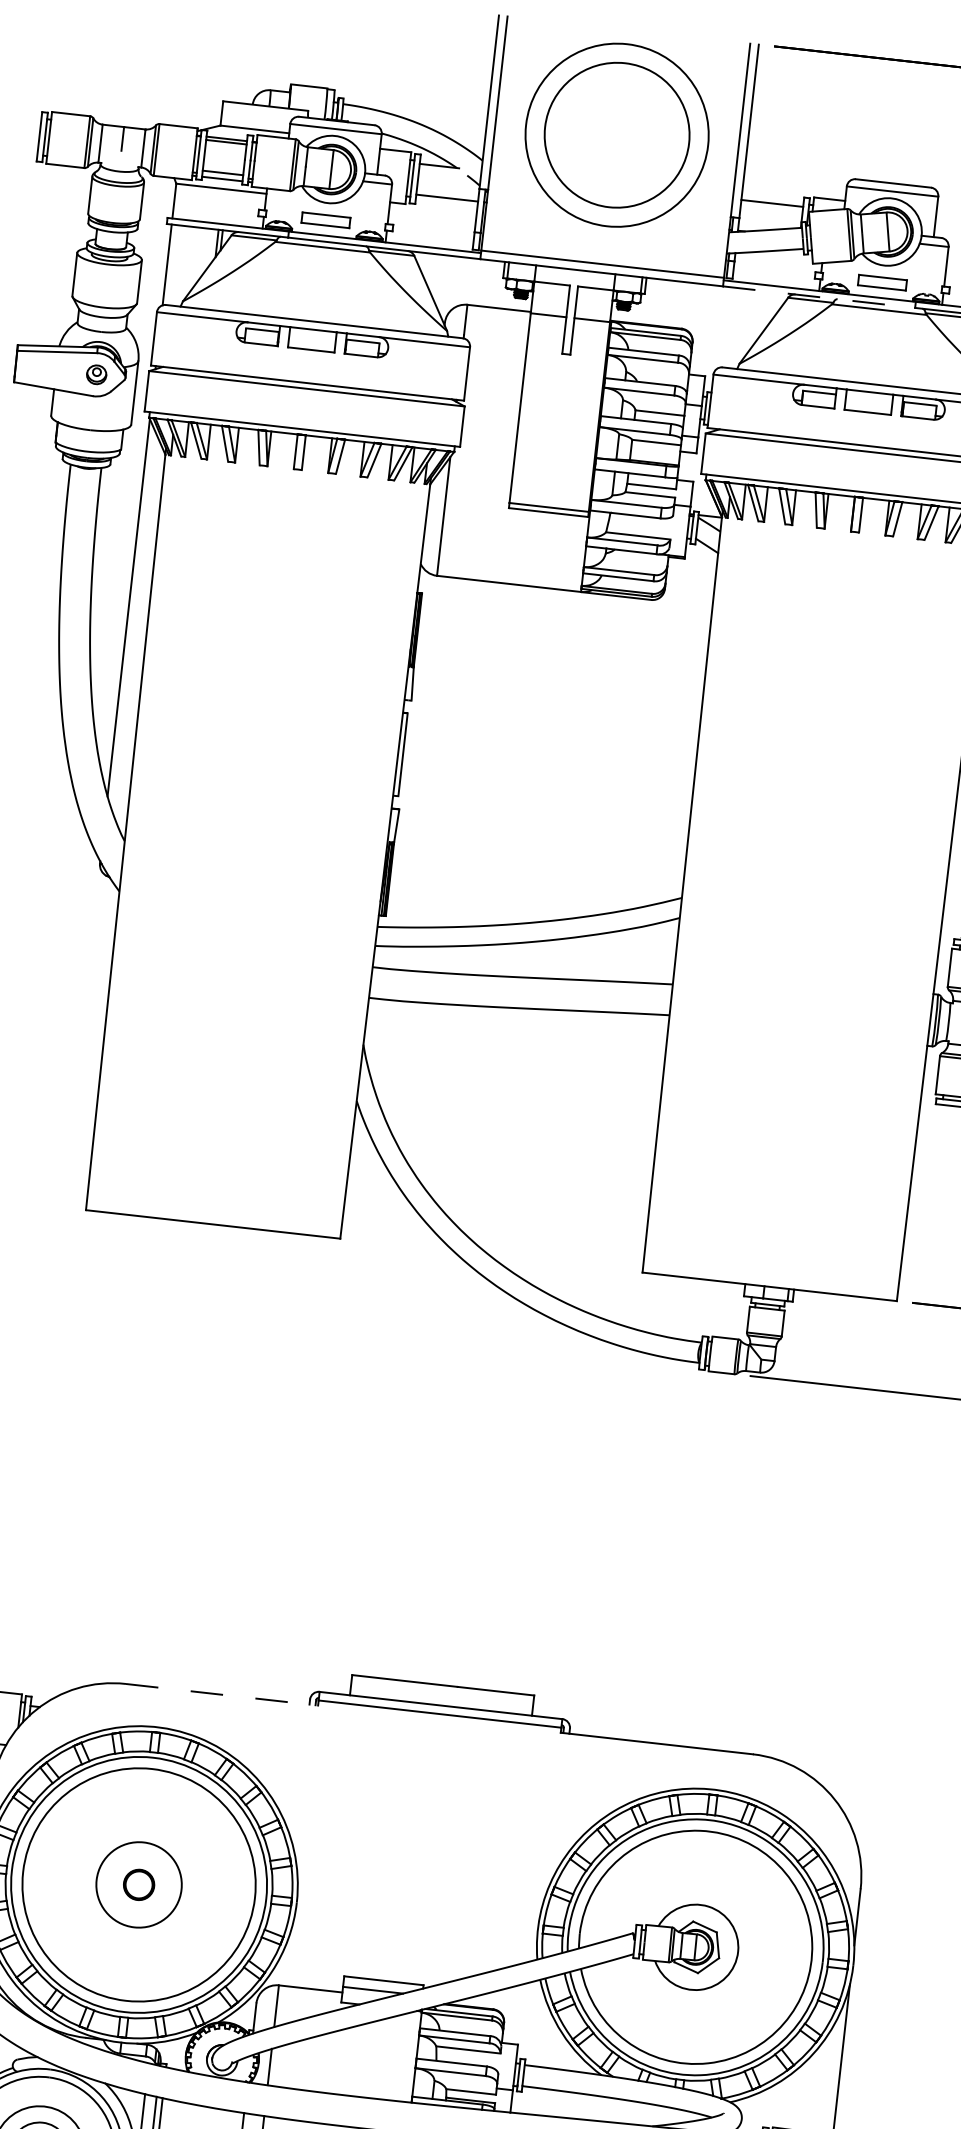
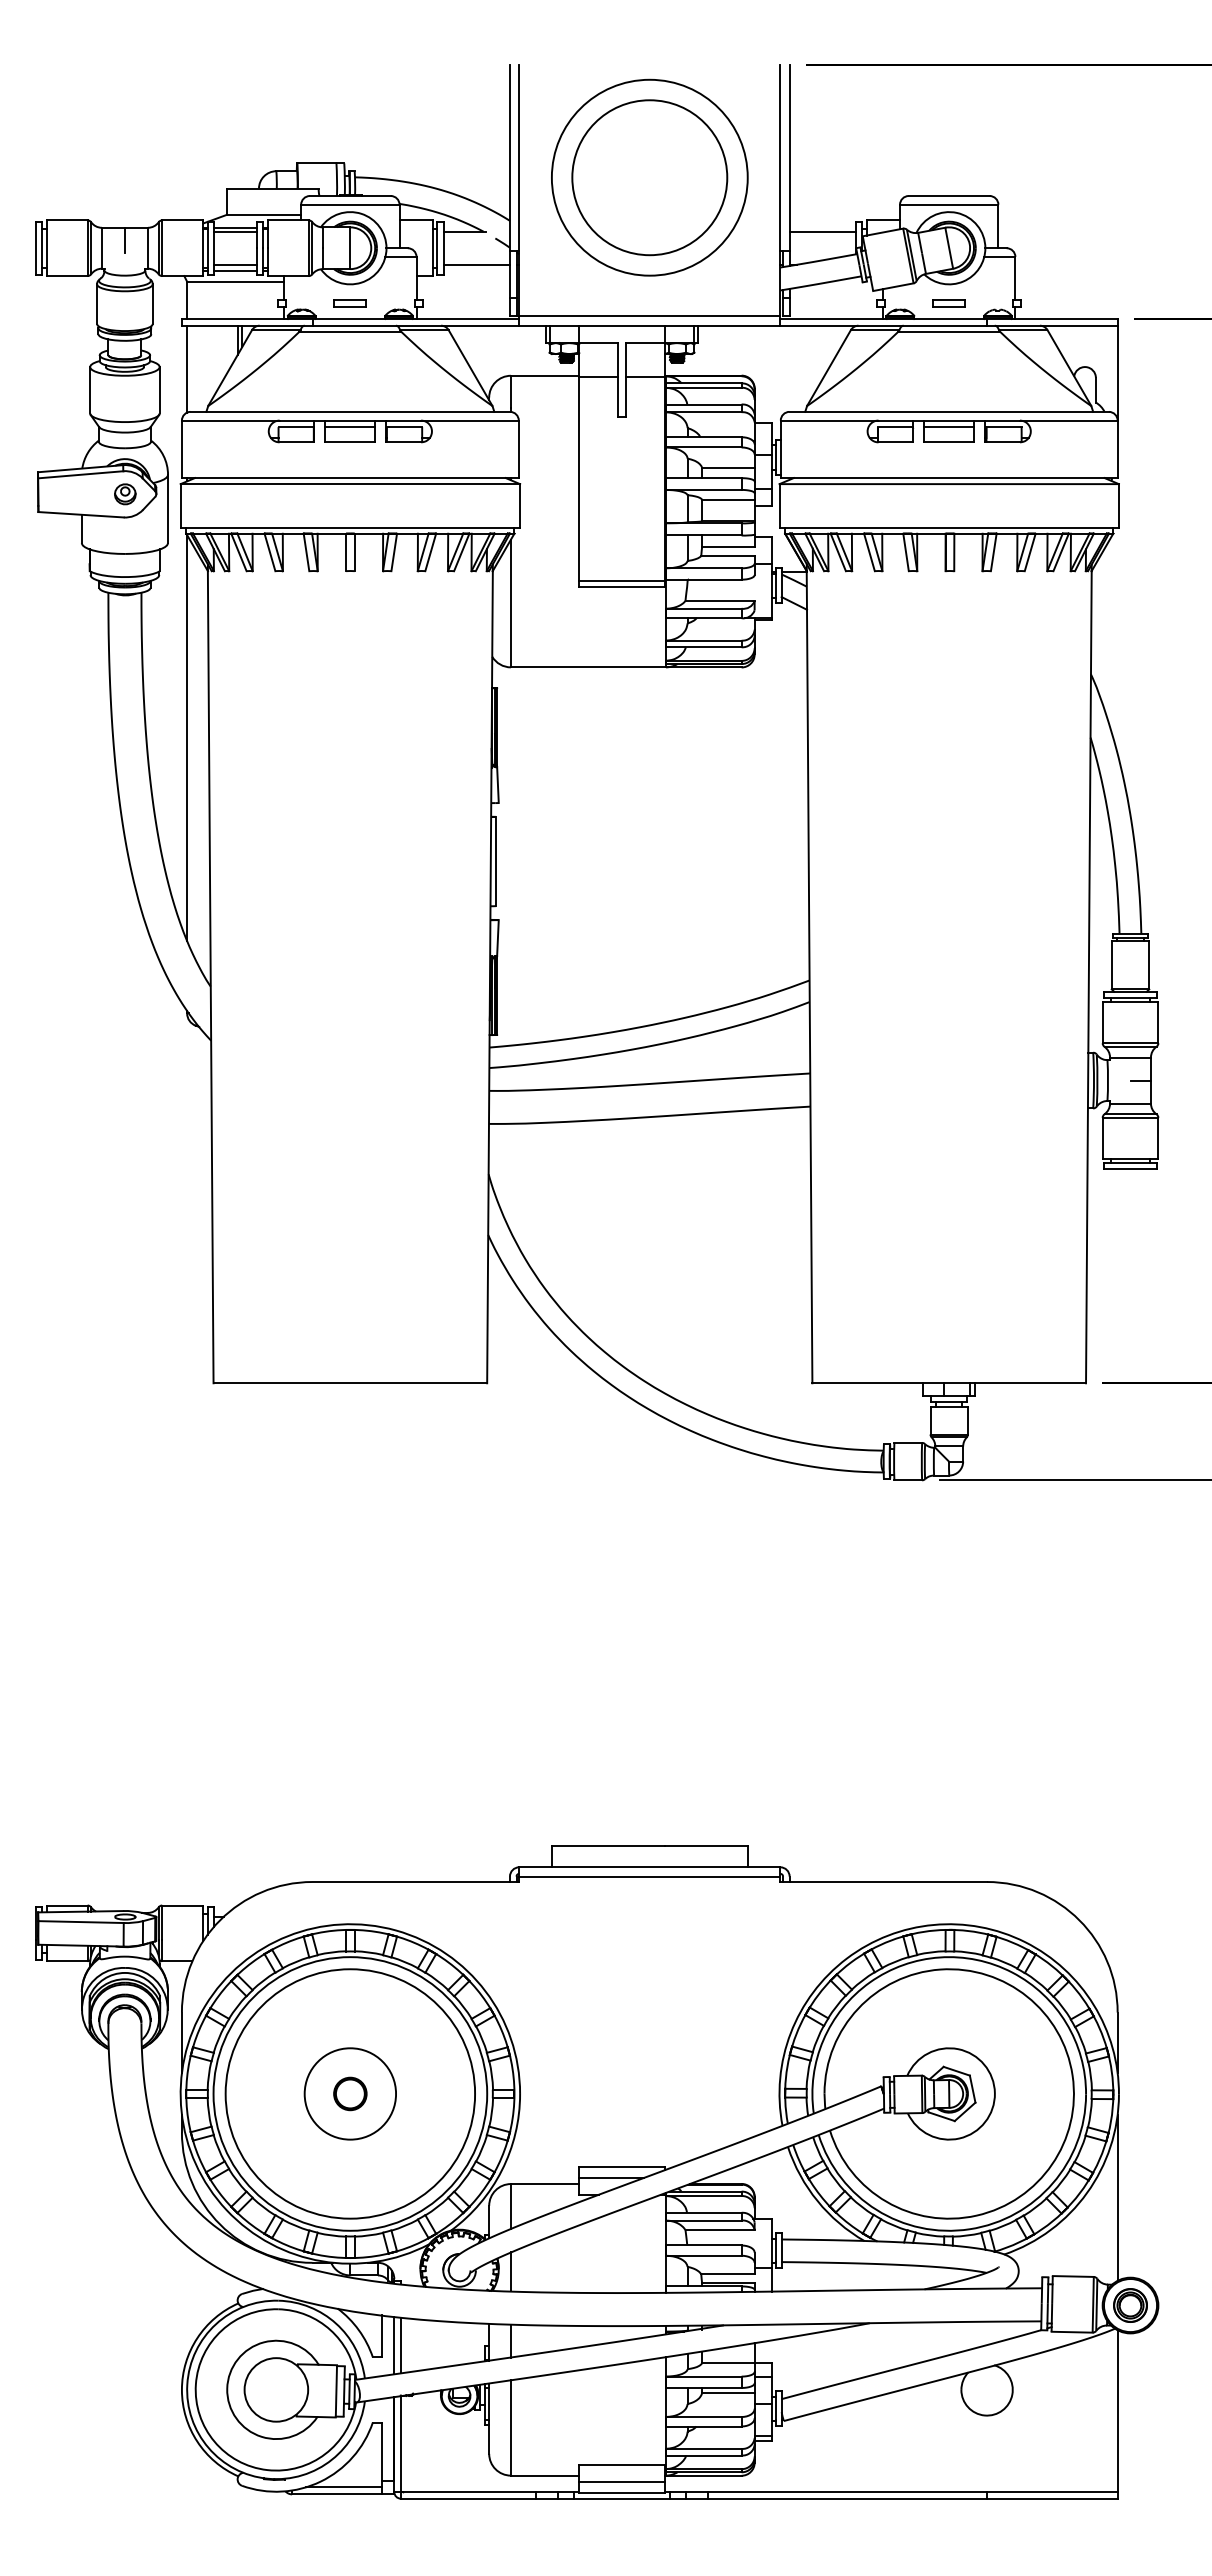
part: (324, 220) -> (349, 303), size x0.62
part: (881, 283) -> (948, 303), size x0.62
line: (819, 297) -> (884, 325), dashed -> solid
line: (312, 336) -> (350, 427), added
line: (869, 398) -> (949, 427), added
line: (222, 1695) -> (416, 1882), dashed -> solid

